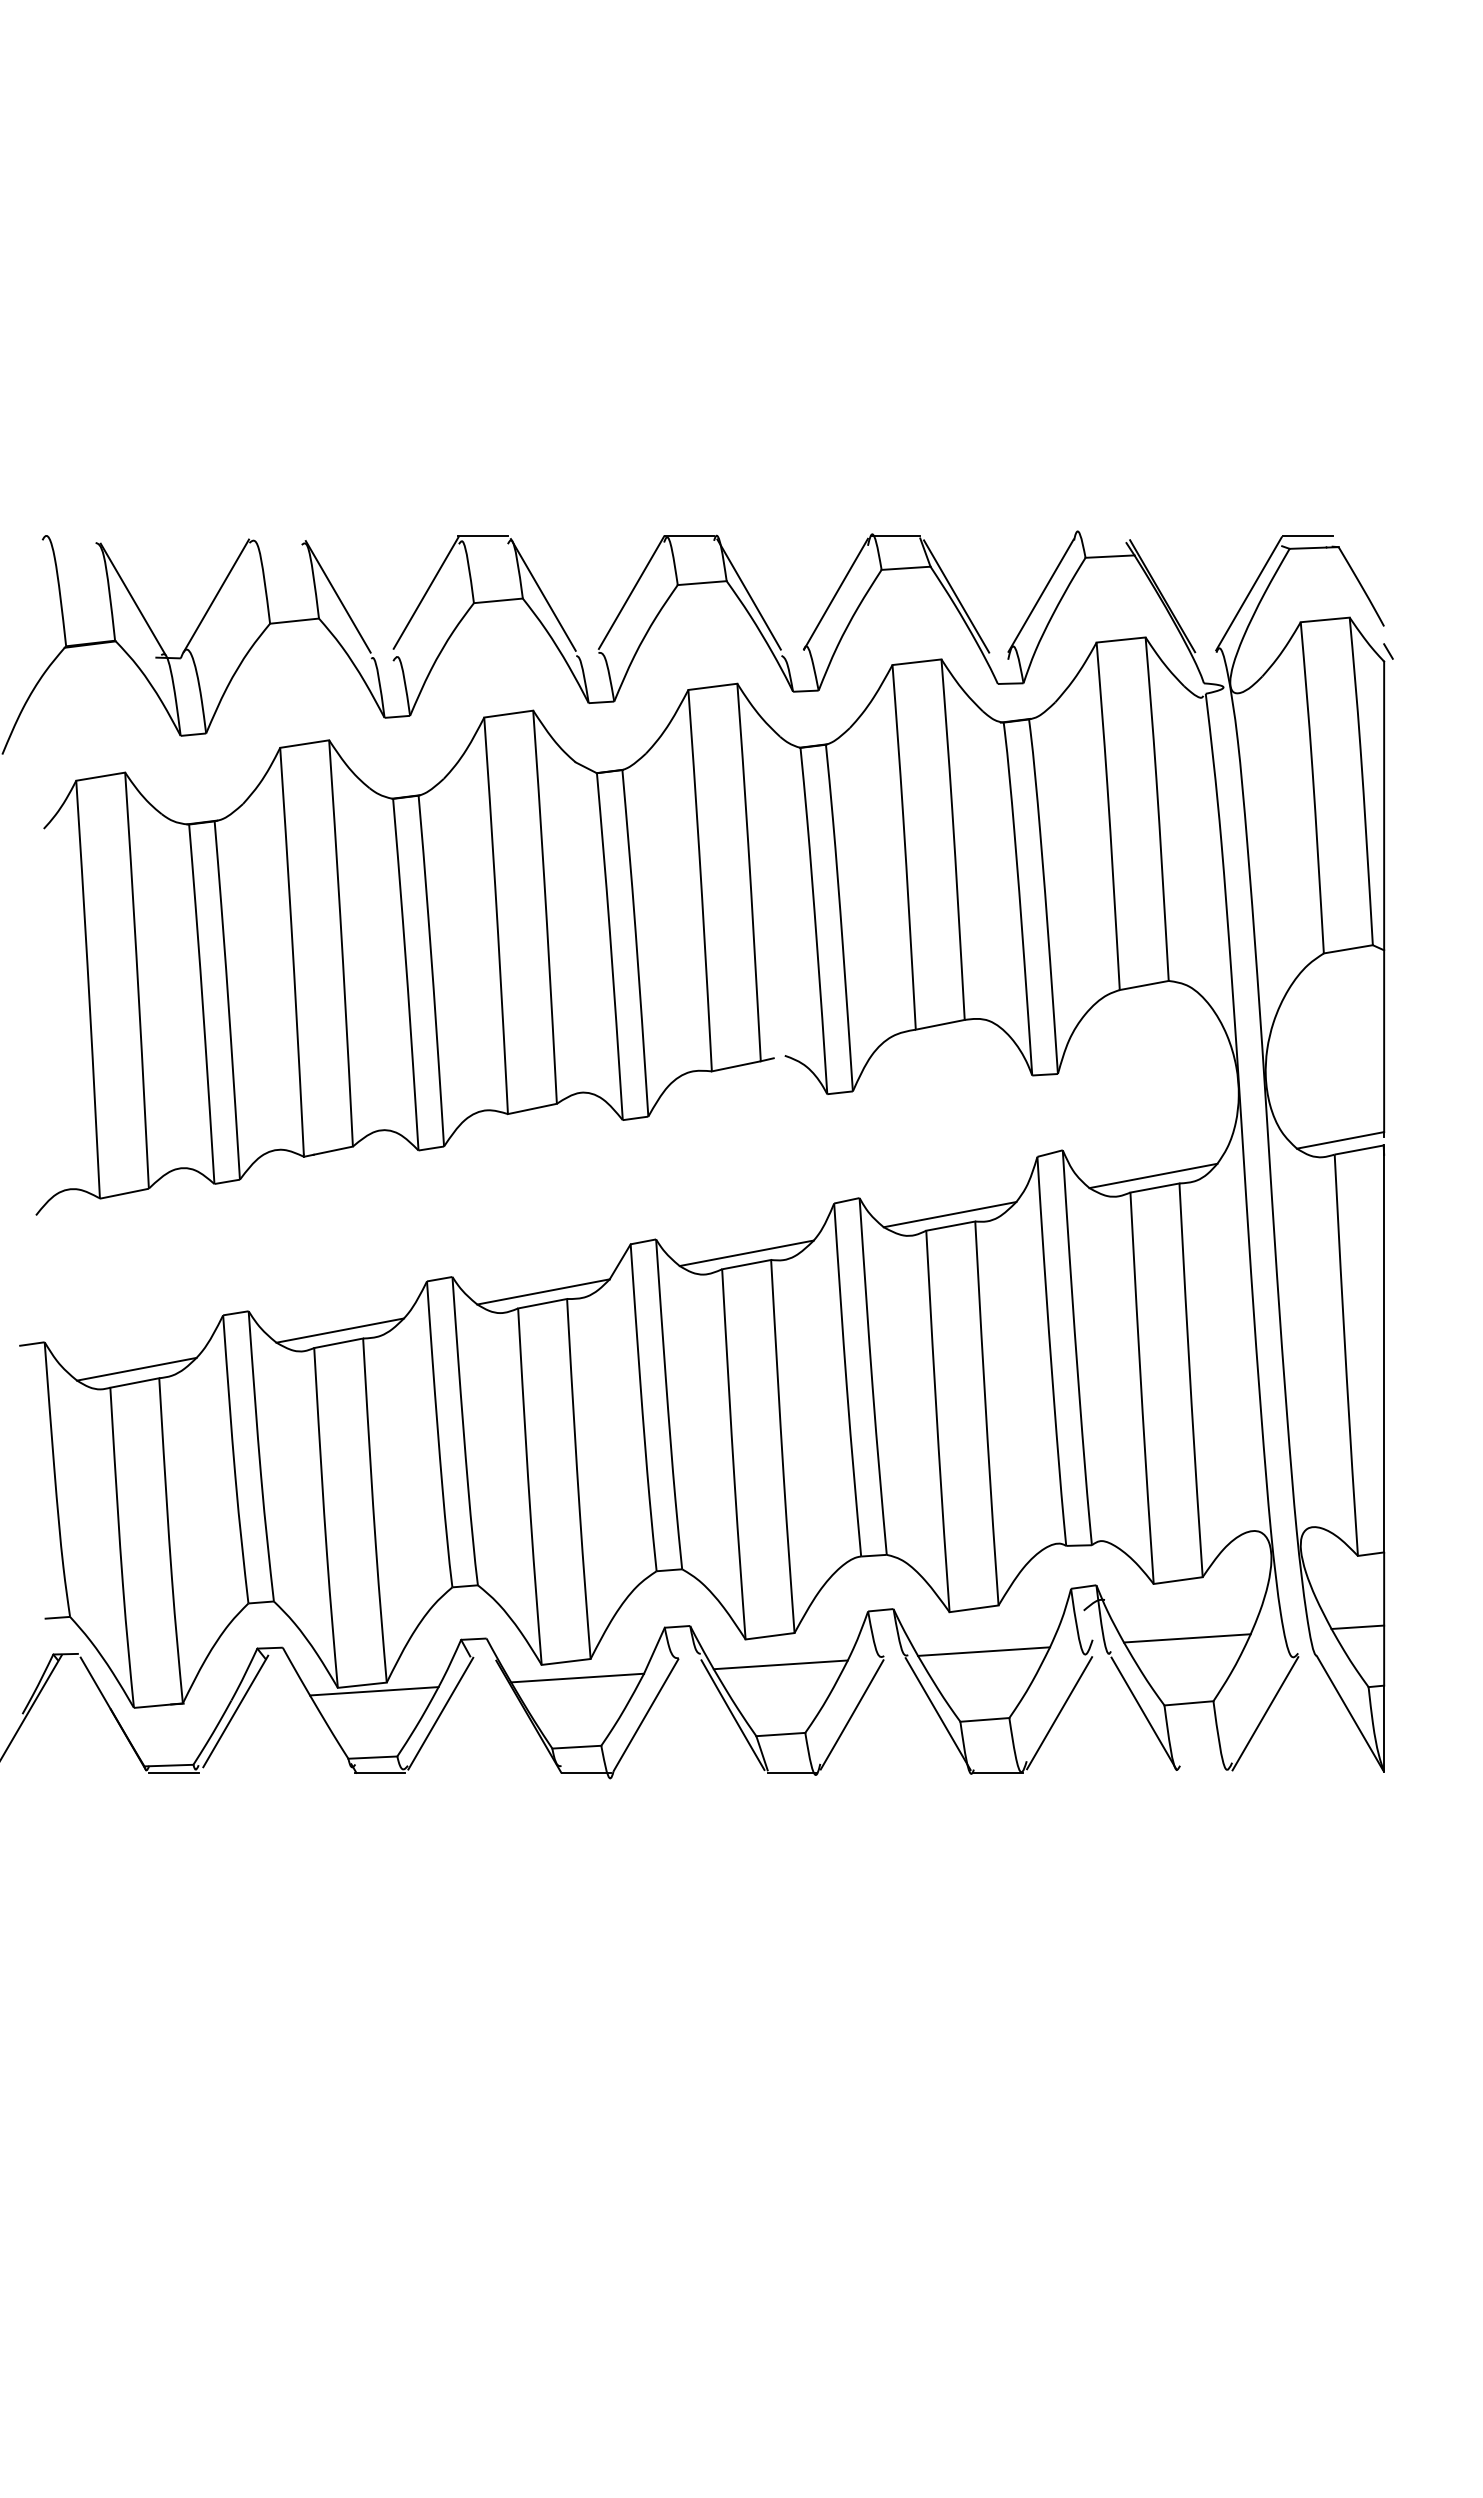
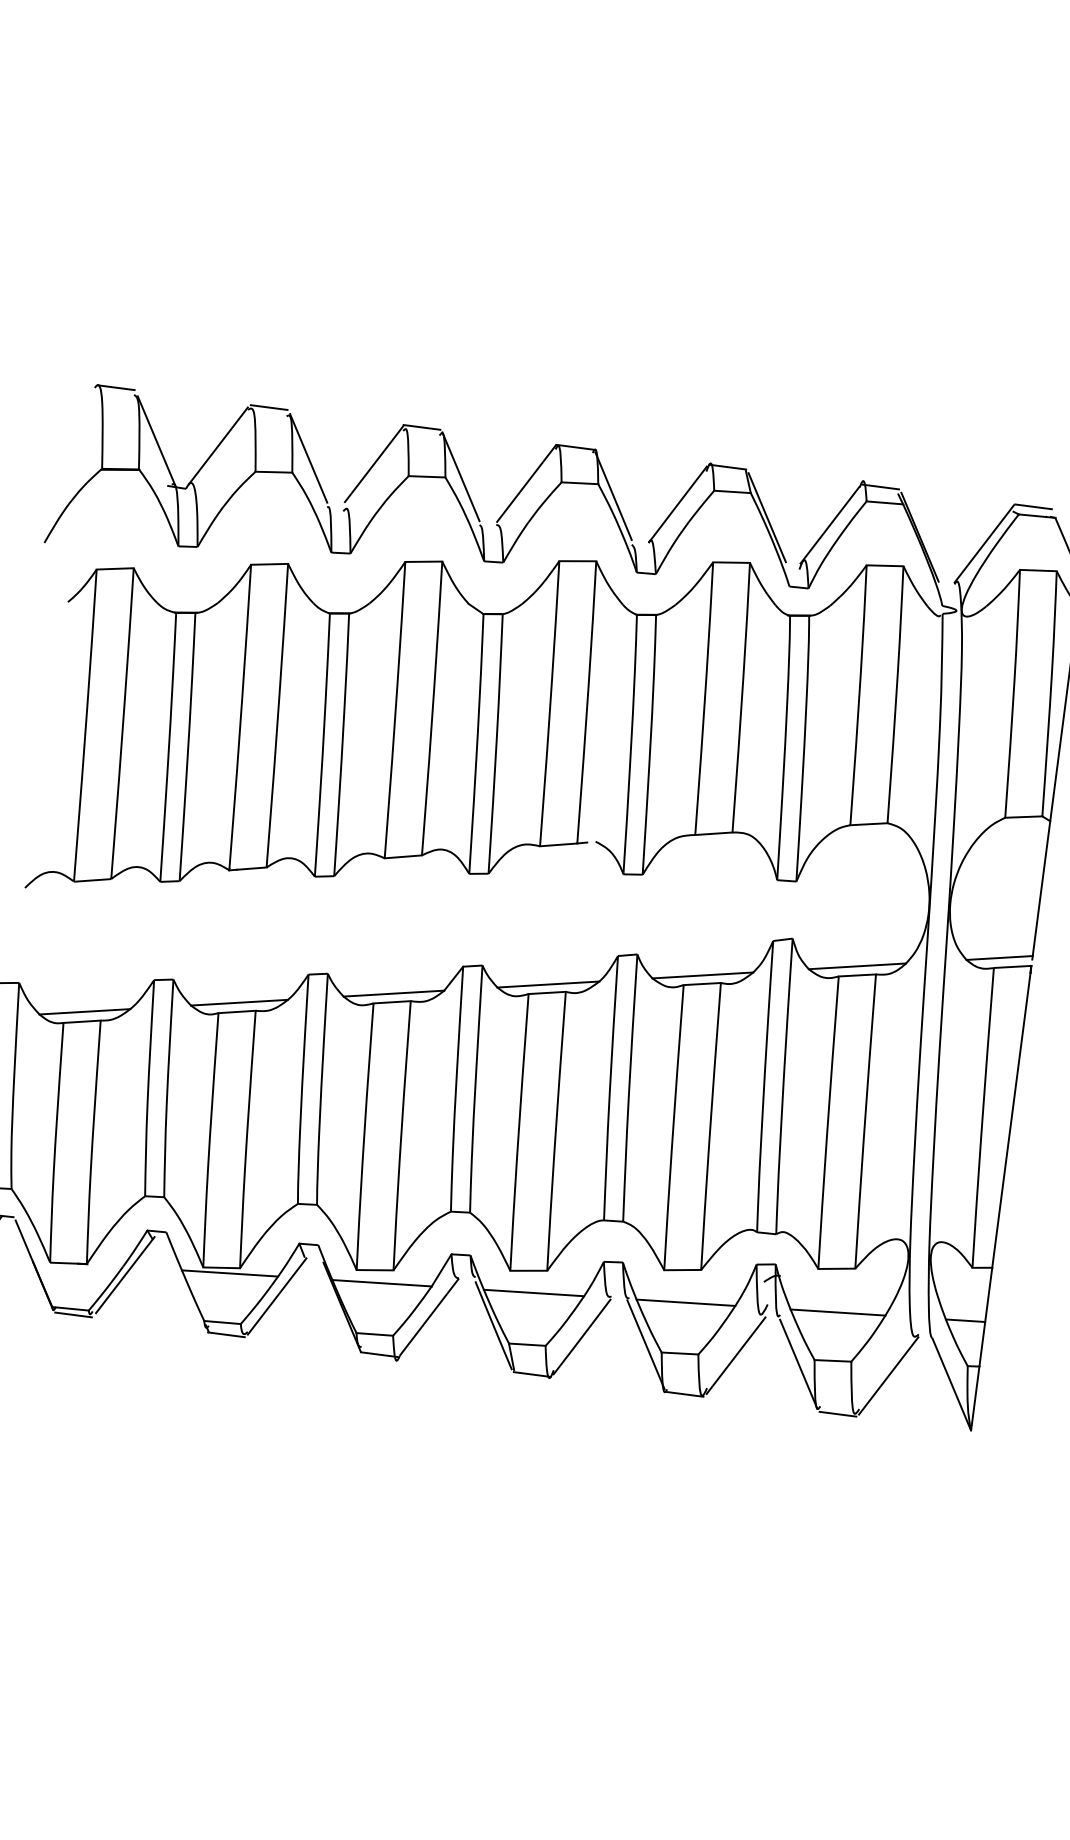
line: (70, 536) -> (115, 387), added
line: (276, 536) -> (268, 407), added
line: (1101, 536) -> (880, 487), added
line: (1204, 1773) -> (837, 1414), added

